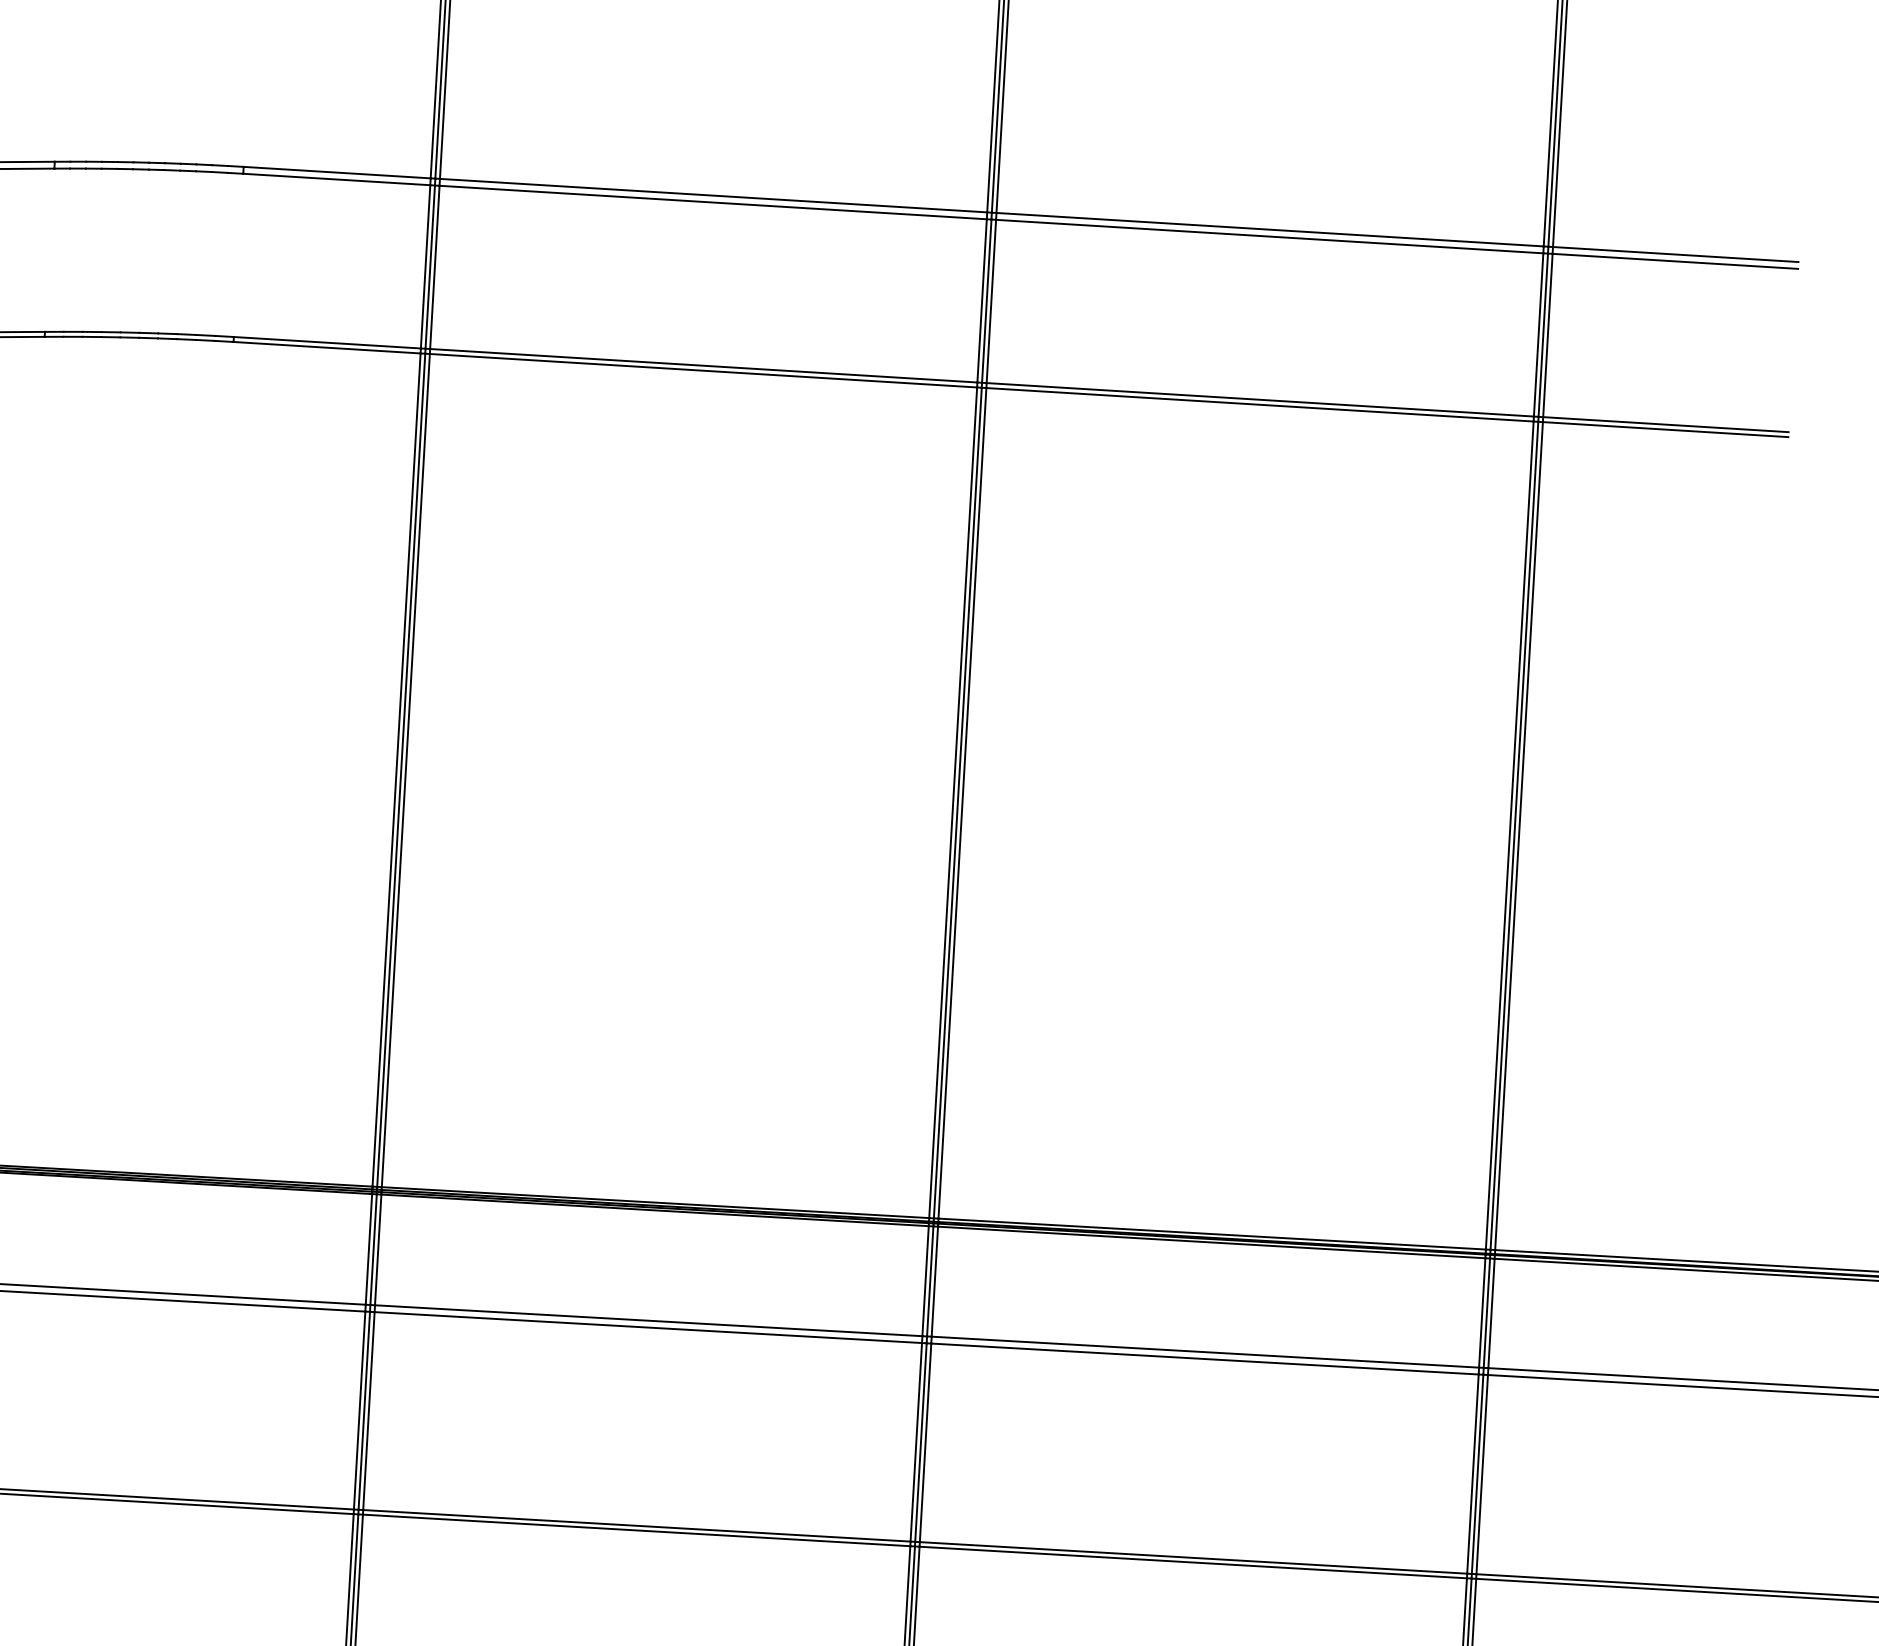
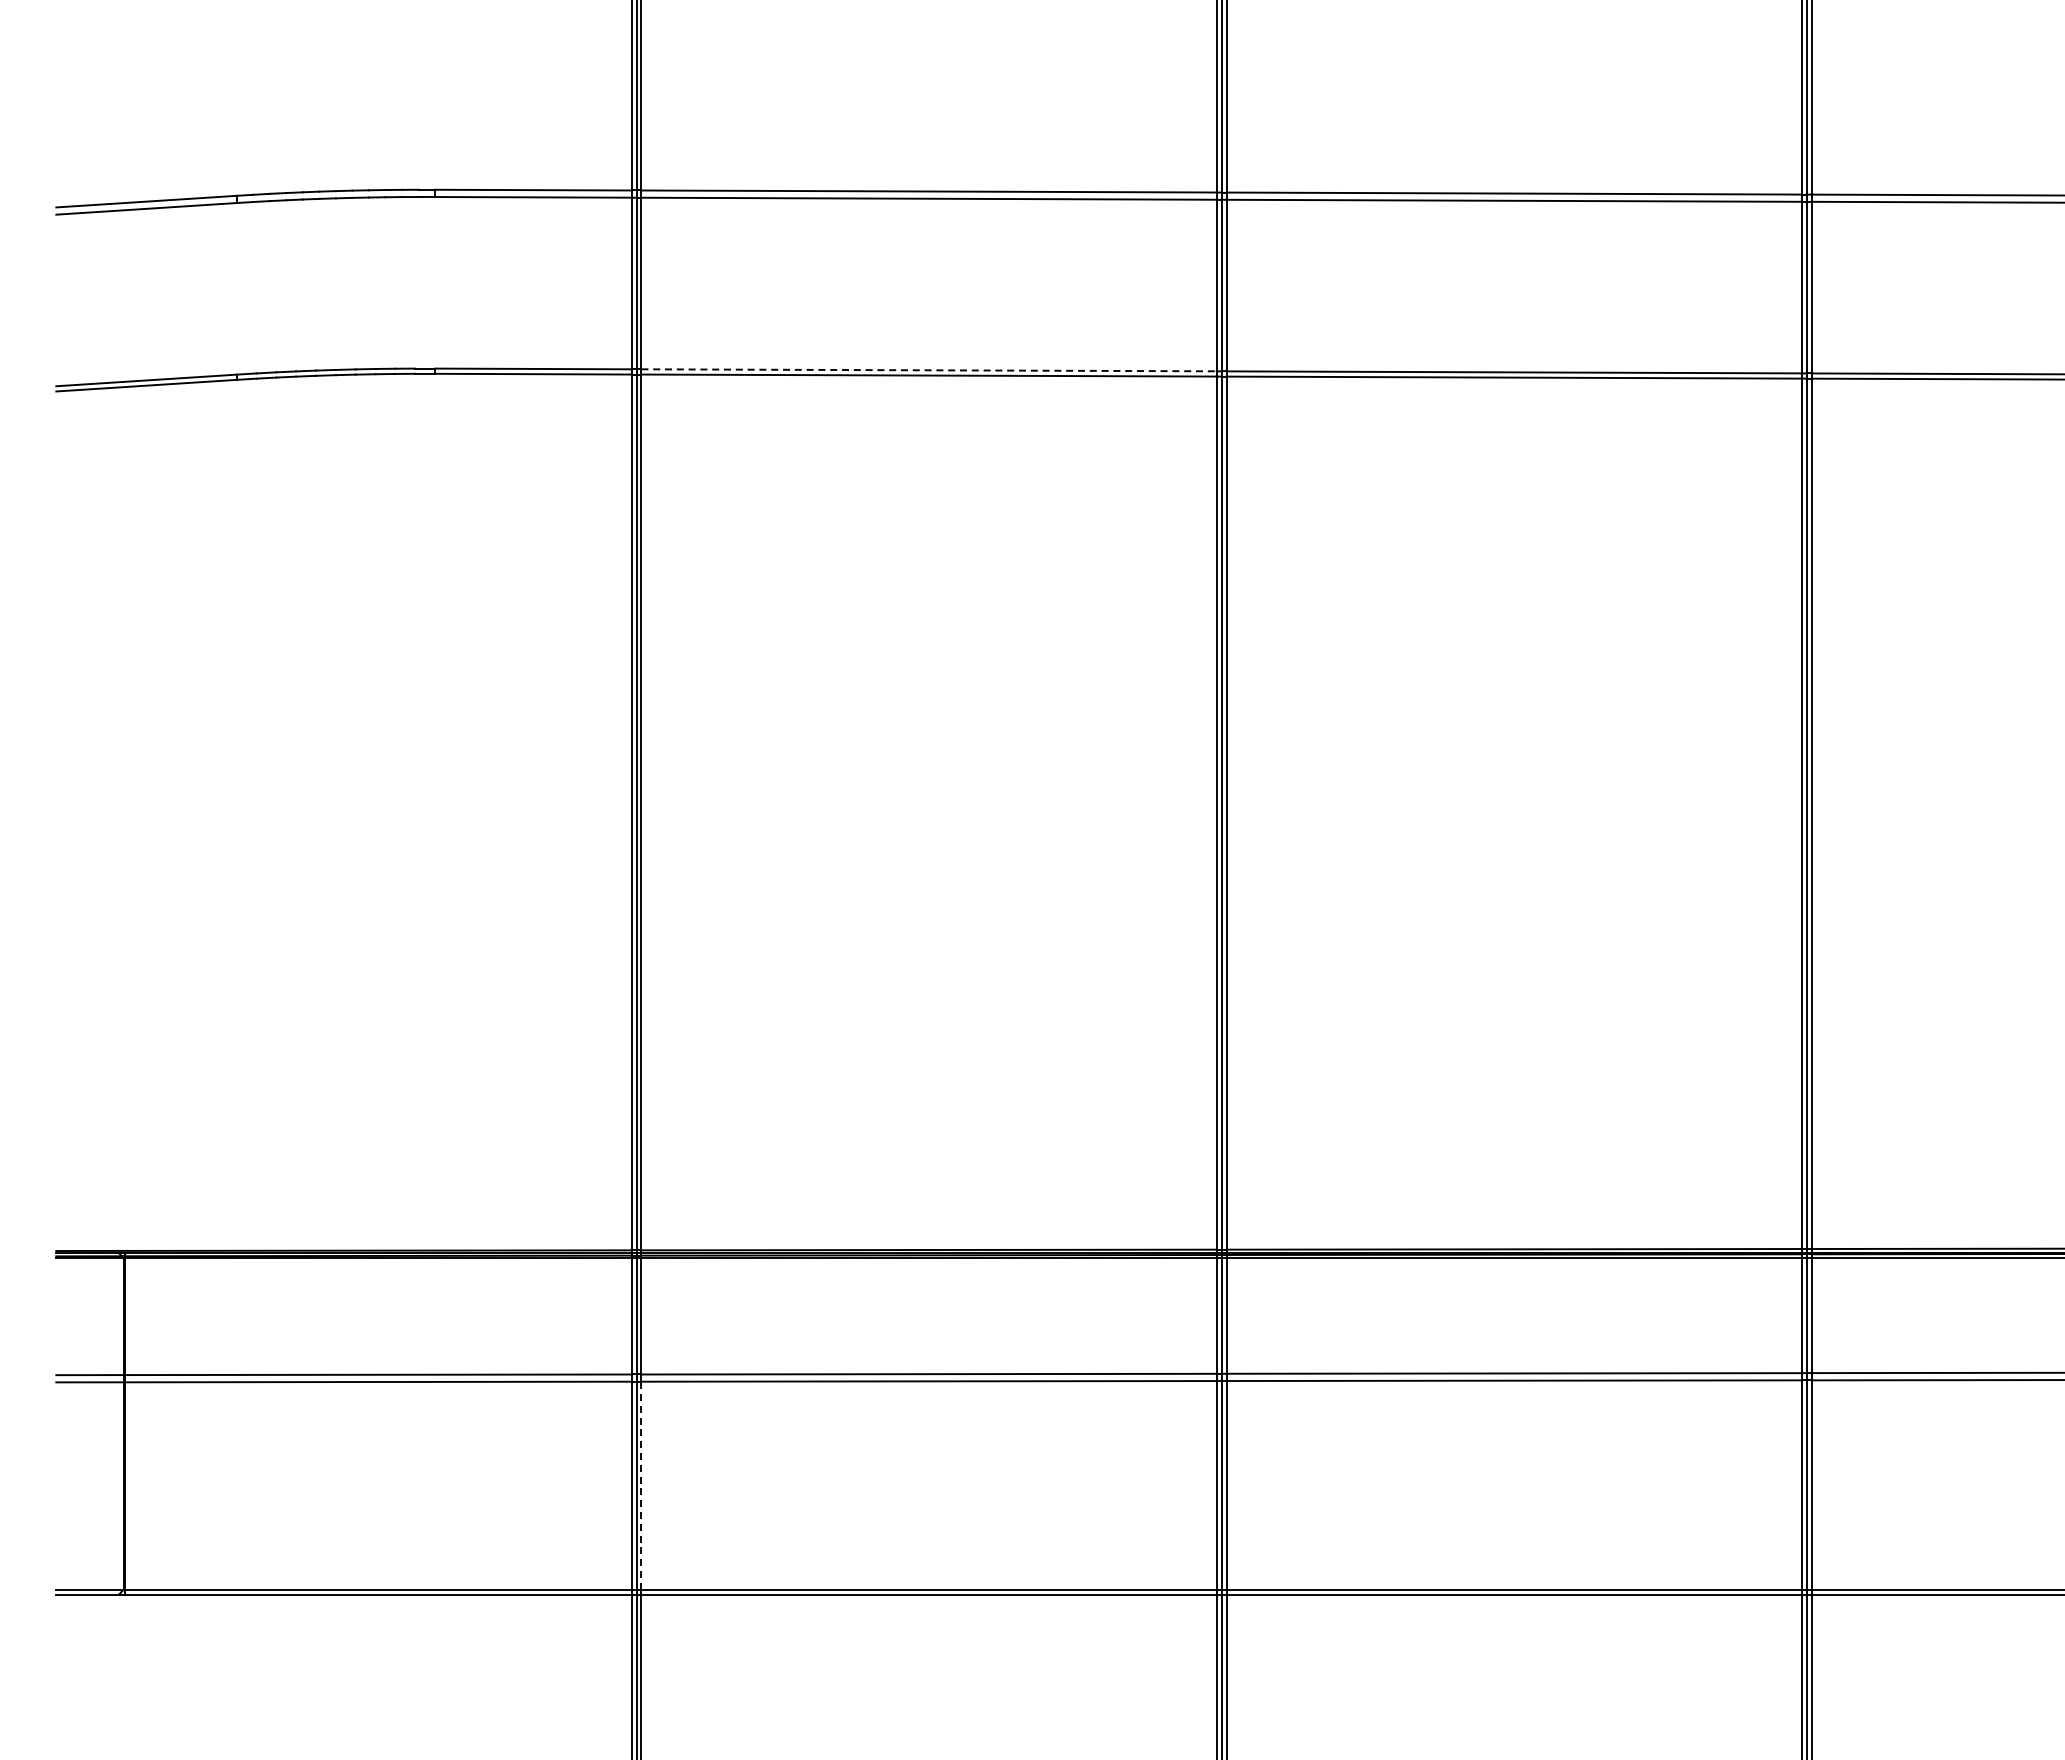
line: (704, 365) -> (929, 370), solid -> dashed
line: (369, 1410) -> (641, 1485), solid -> dashed

